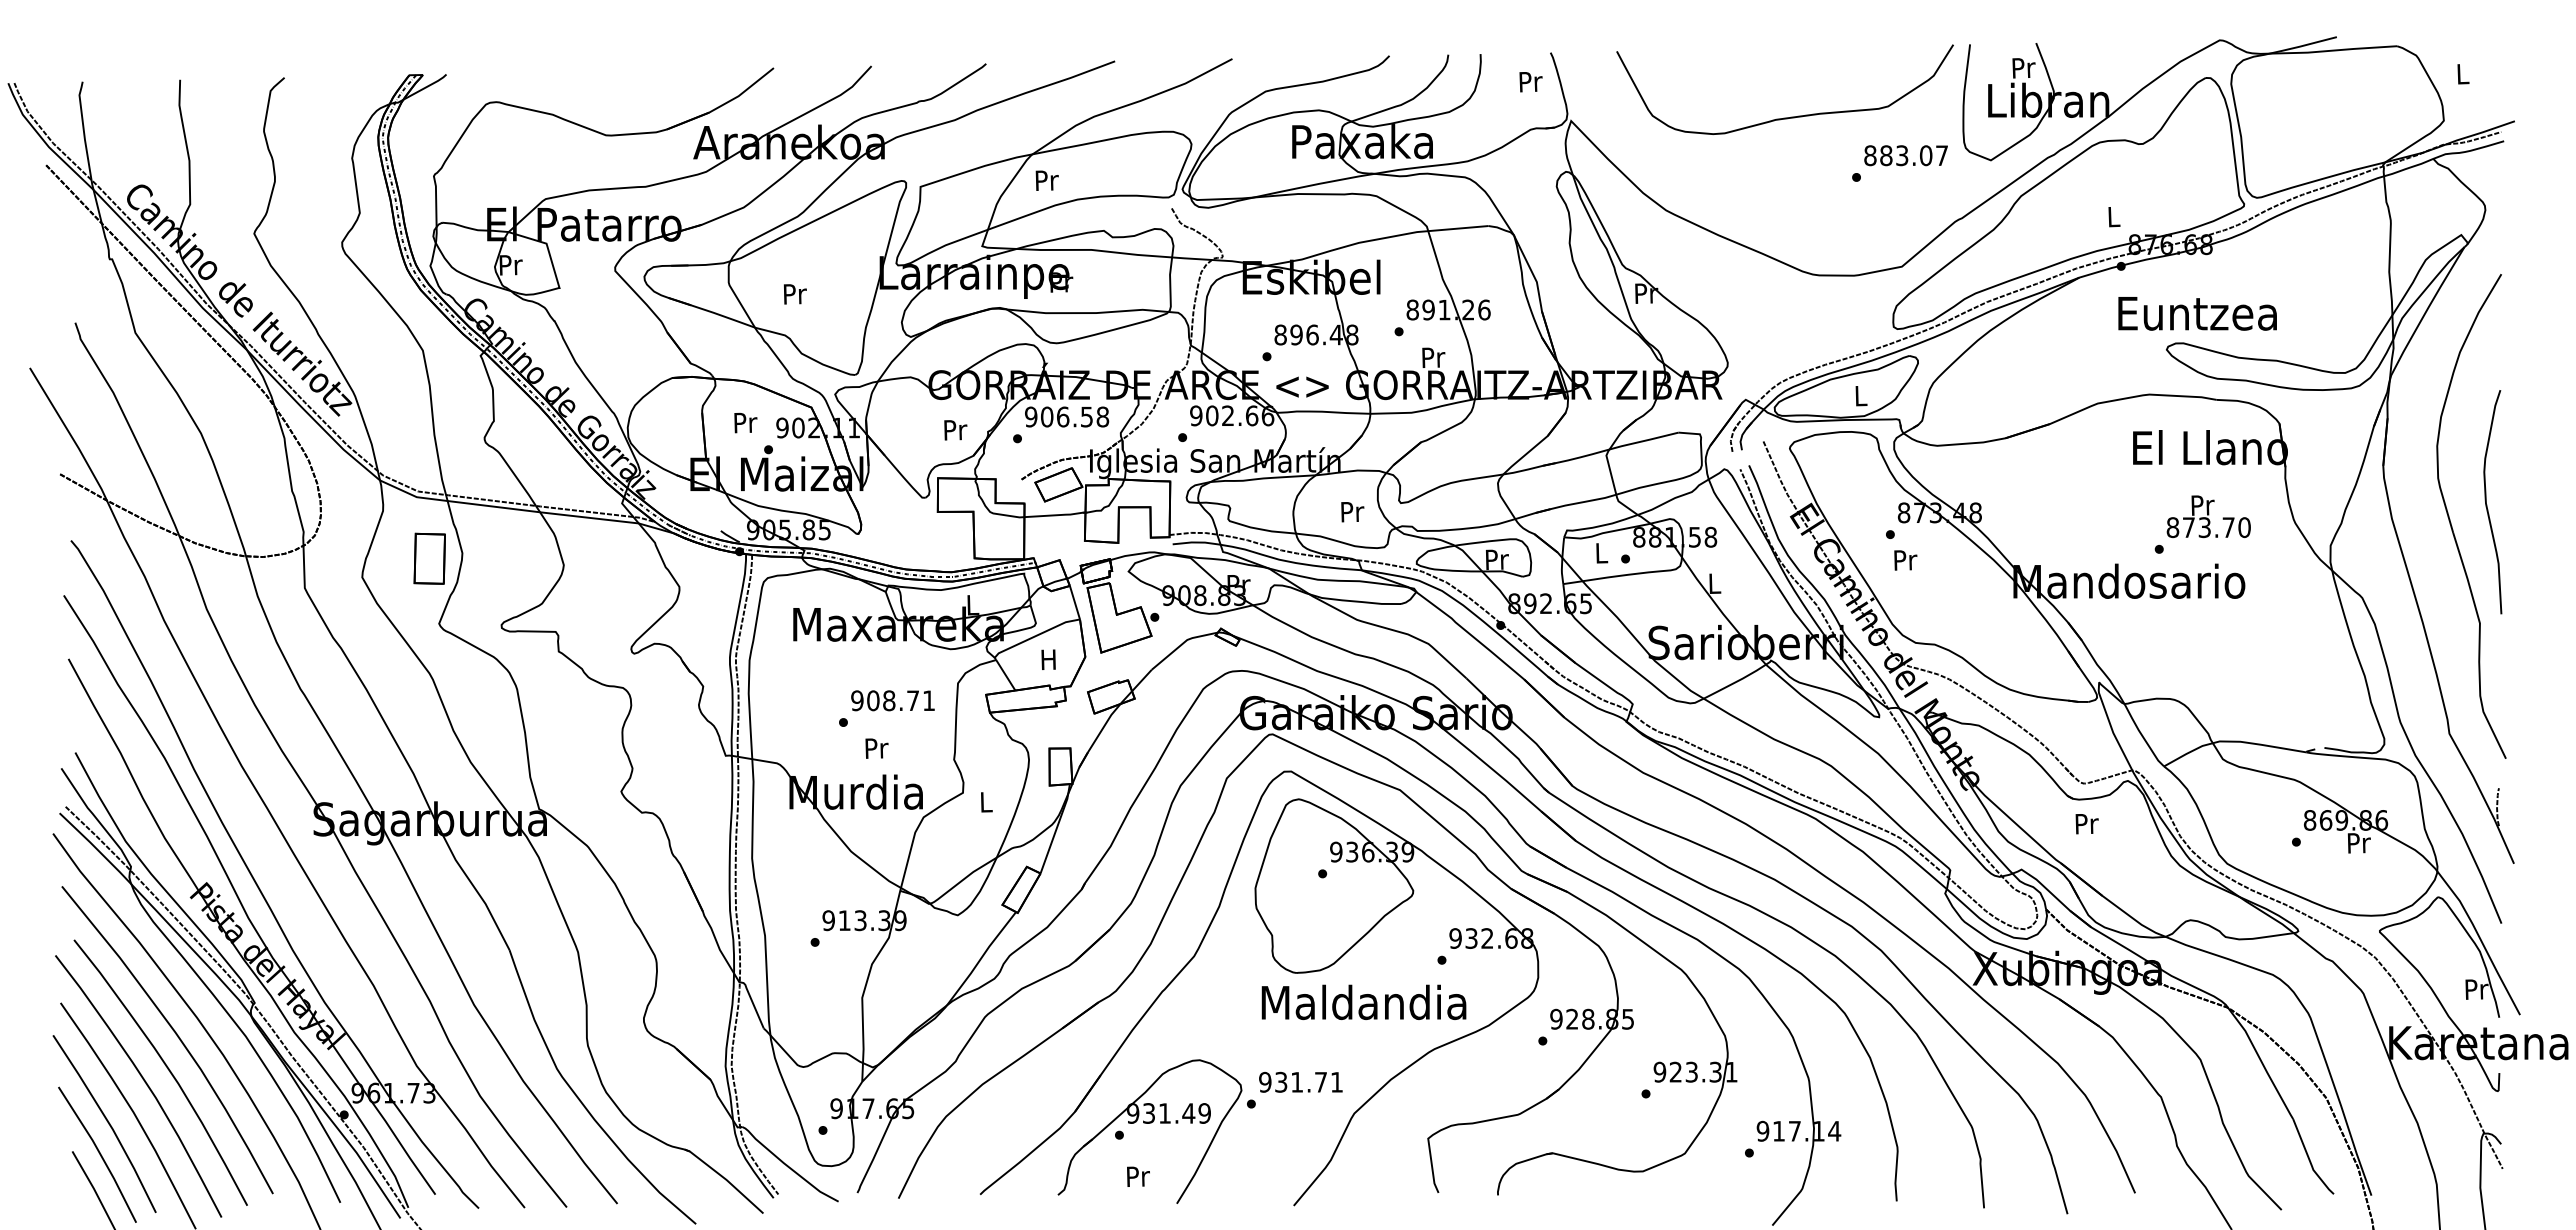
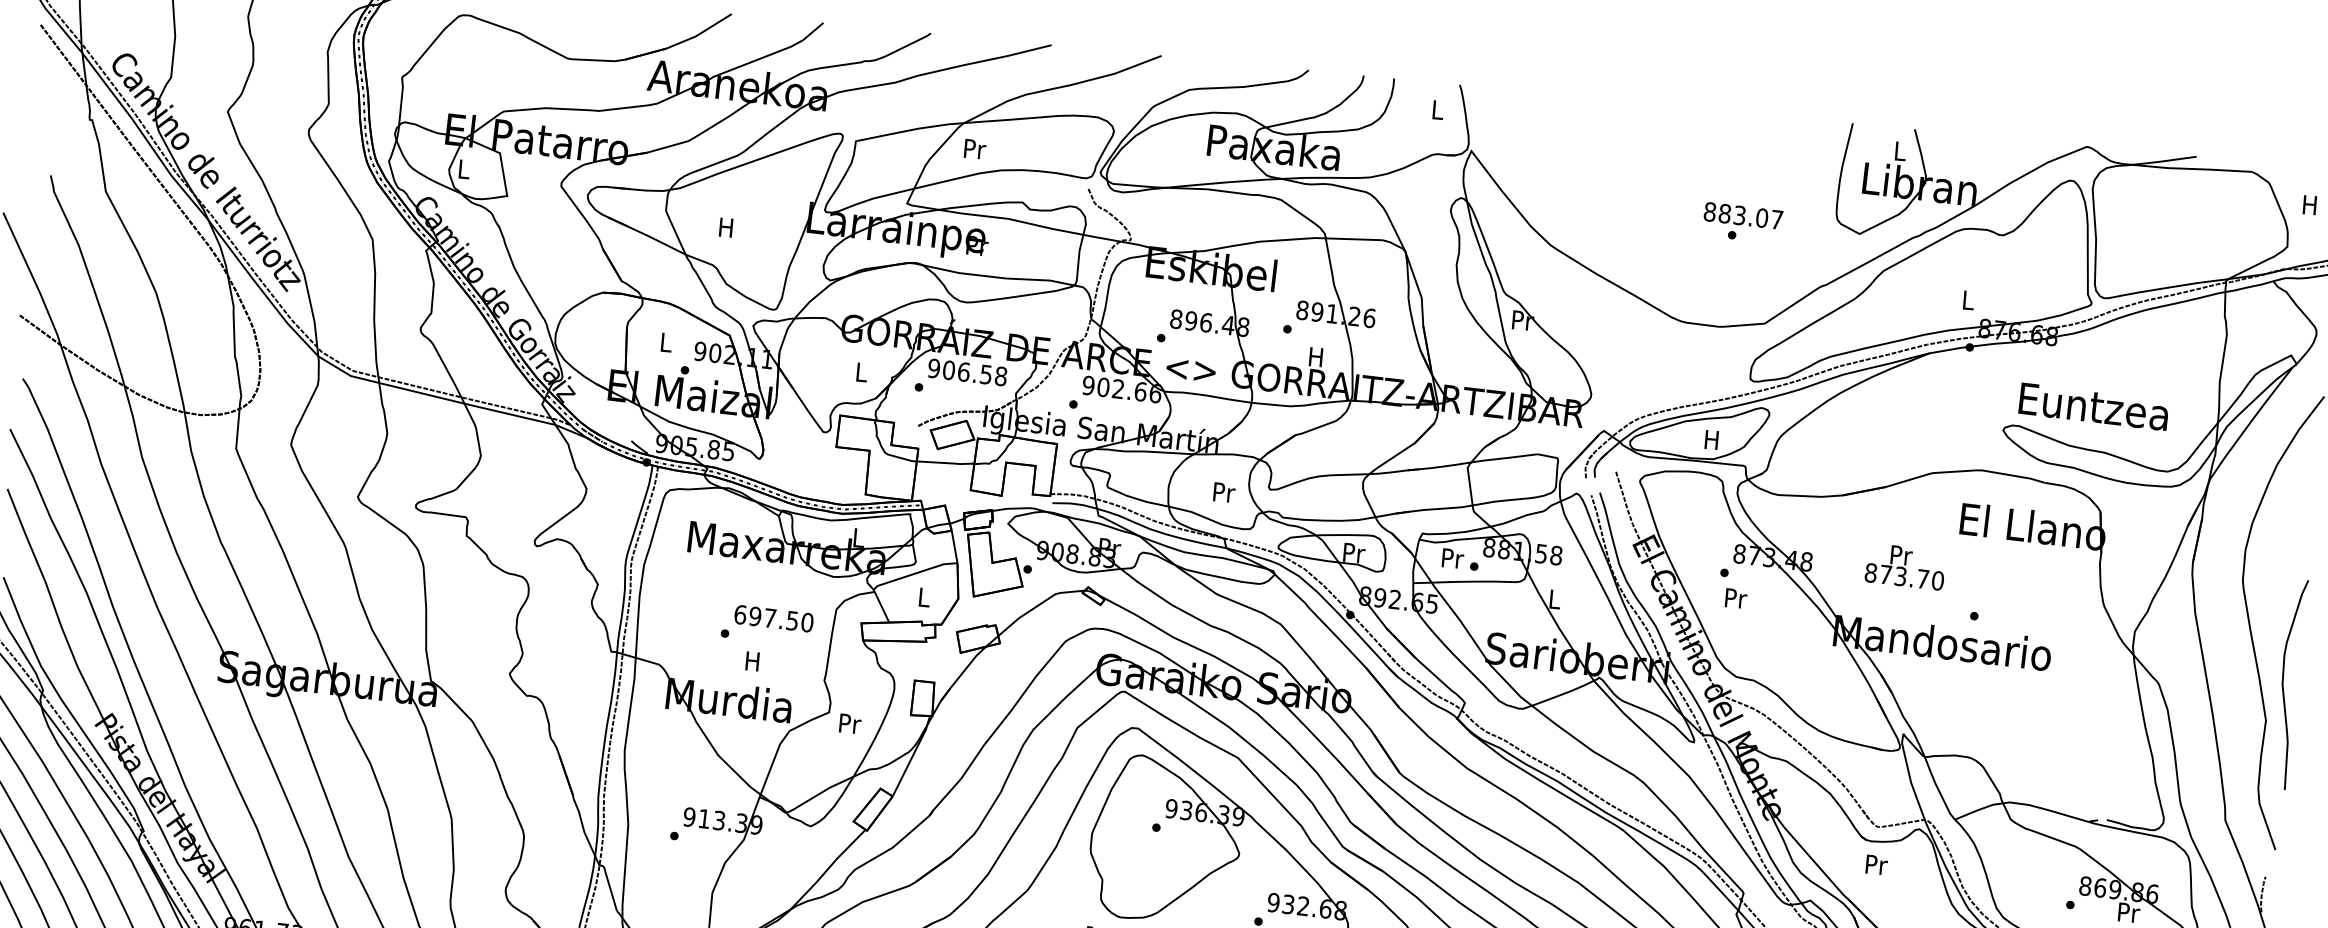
text: (2023, 68) -> (1900, 151), Pr -> L
text: (2462, 73) -> (2310, 204), L -> H
text: (1530, 82) -> (1437, 110), Pr -> L
curve: (1790, 116) -> (1677, 170), removed
text: (1905, 155) -> (1742, 215), moved
text: (510, 265) -> (463, 169), Pr -> L
text: (794, 294) -> (726, 228), Pr -> H
text: (2197, 313) -> (2093, 406), moved
text: (1433, 357) -> (1316, 357), Pr -> H
text: (1860, 395) -> (1711, 439), L -> H
text: (745, 422) -> (666, 342), Pr -> L
text: (955, 430) -> (861, 372), Pr -> L
curve: (2487, 504) -> (2283, 685), moved
text: (2208, 516) -> (1905, 566), moved
text: (1601, 553) -> (1452, 558), L -> Pr
part: (429, 558) -> (355, 434), removed
text: (1048, 659) -> (923, 597), H -> L
text: (893, 700) -> (774, 618), 908.71 -> 697.50
text: (876, 748) -> (753, 661), Pr -> H
text: (986, 802) -> (849, 724), L -> Pr

